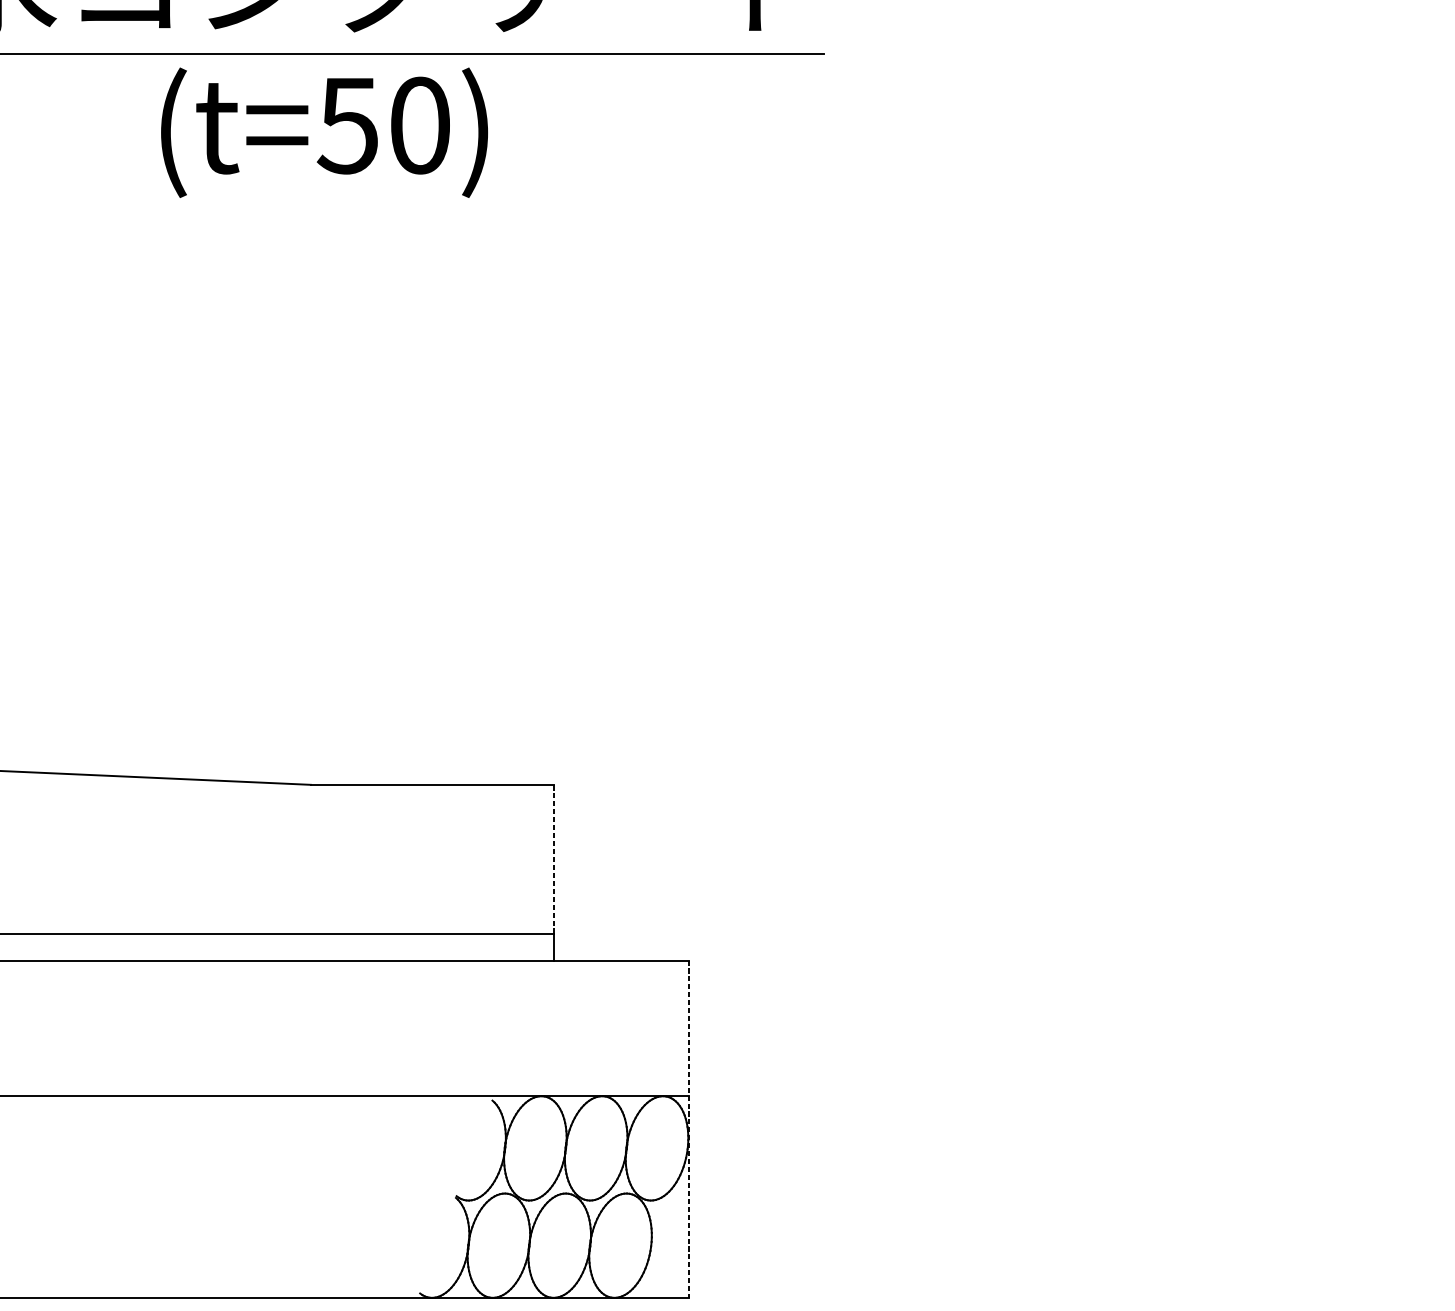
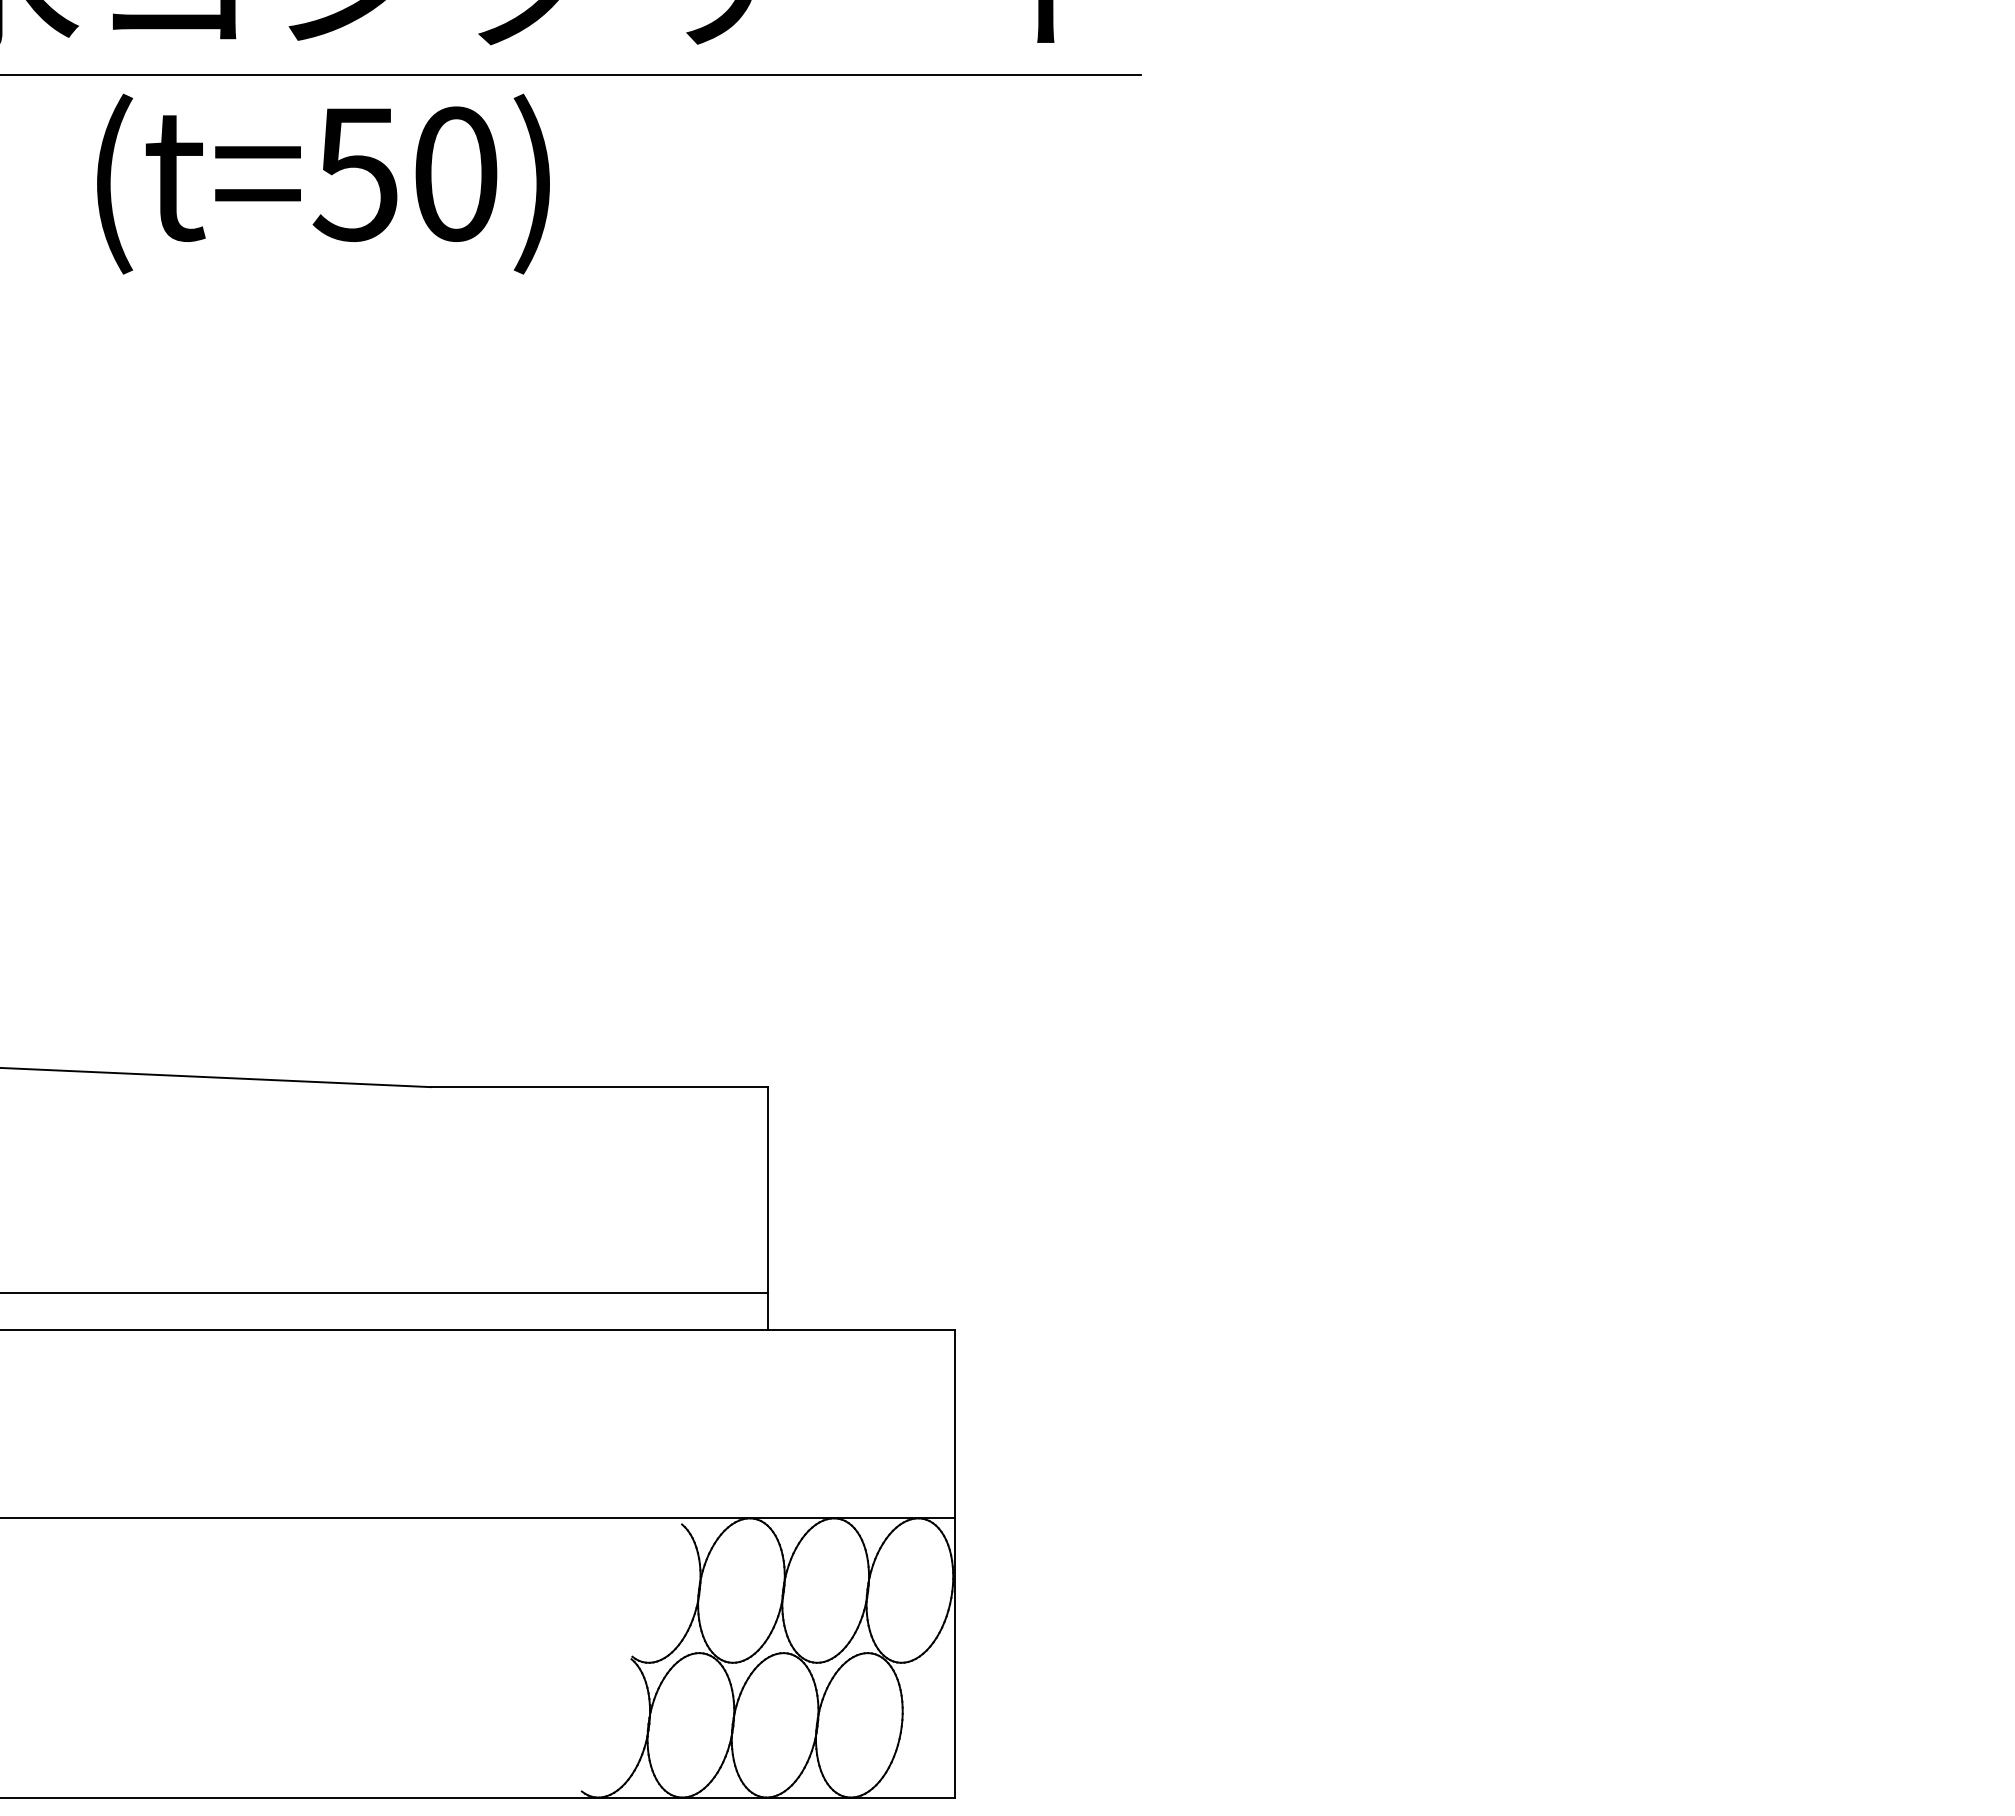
text: (324, 132) -> (323, 183), moved
line: (554, 859) -> (767, 1190), dashed -> solid
line: (689, 1129) -> (954, 1564), dashed -> solid

